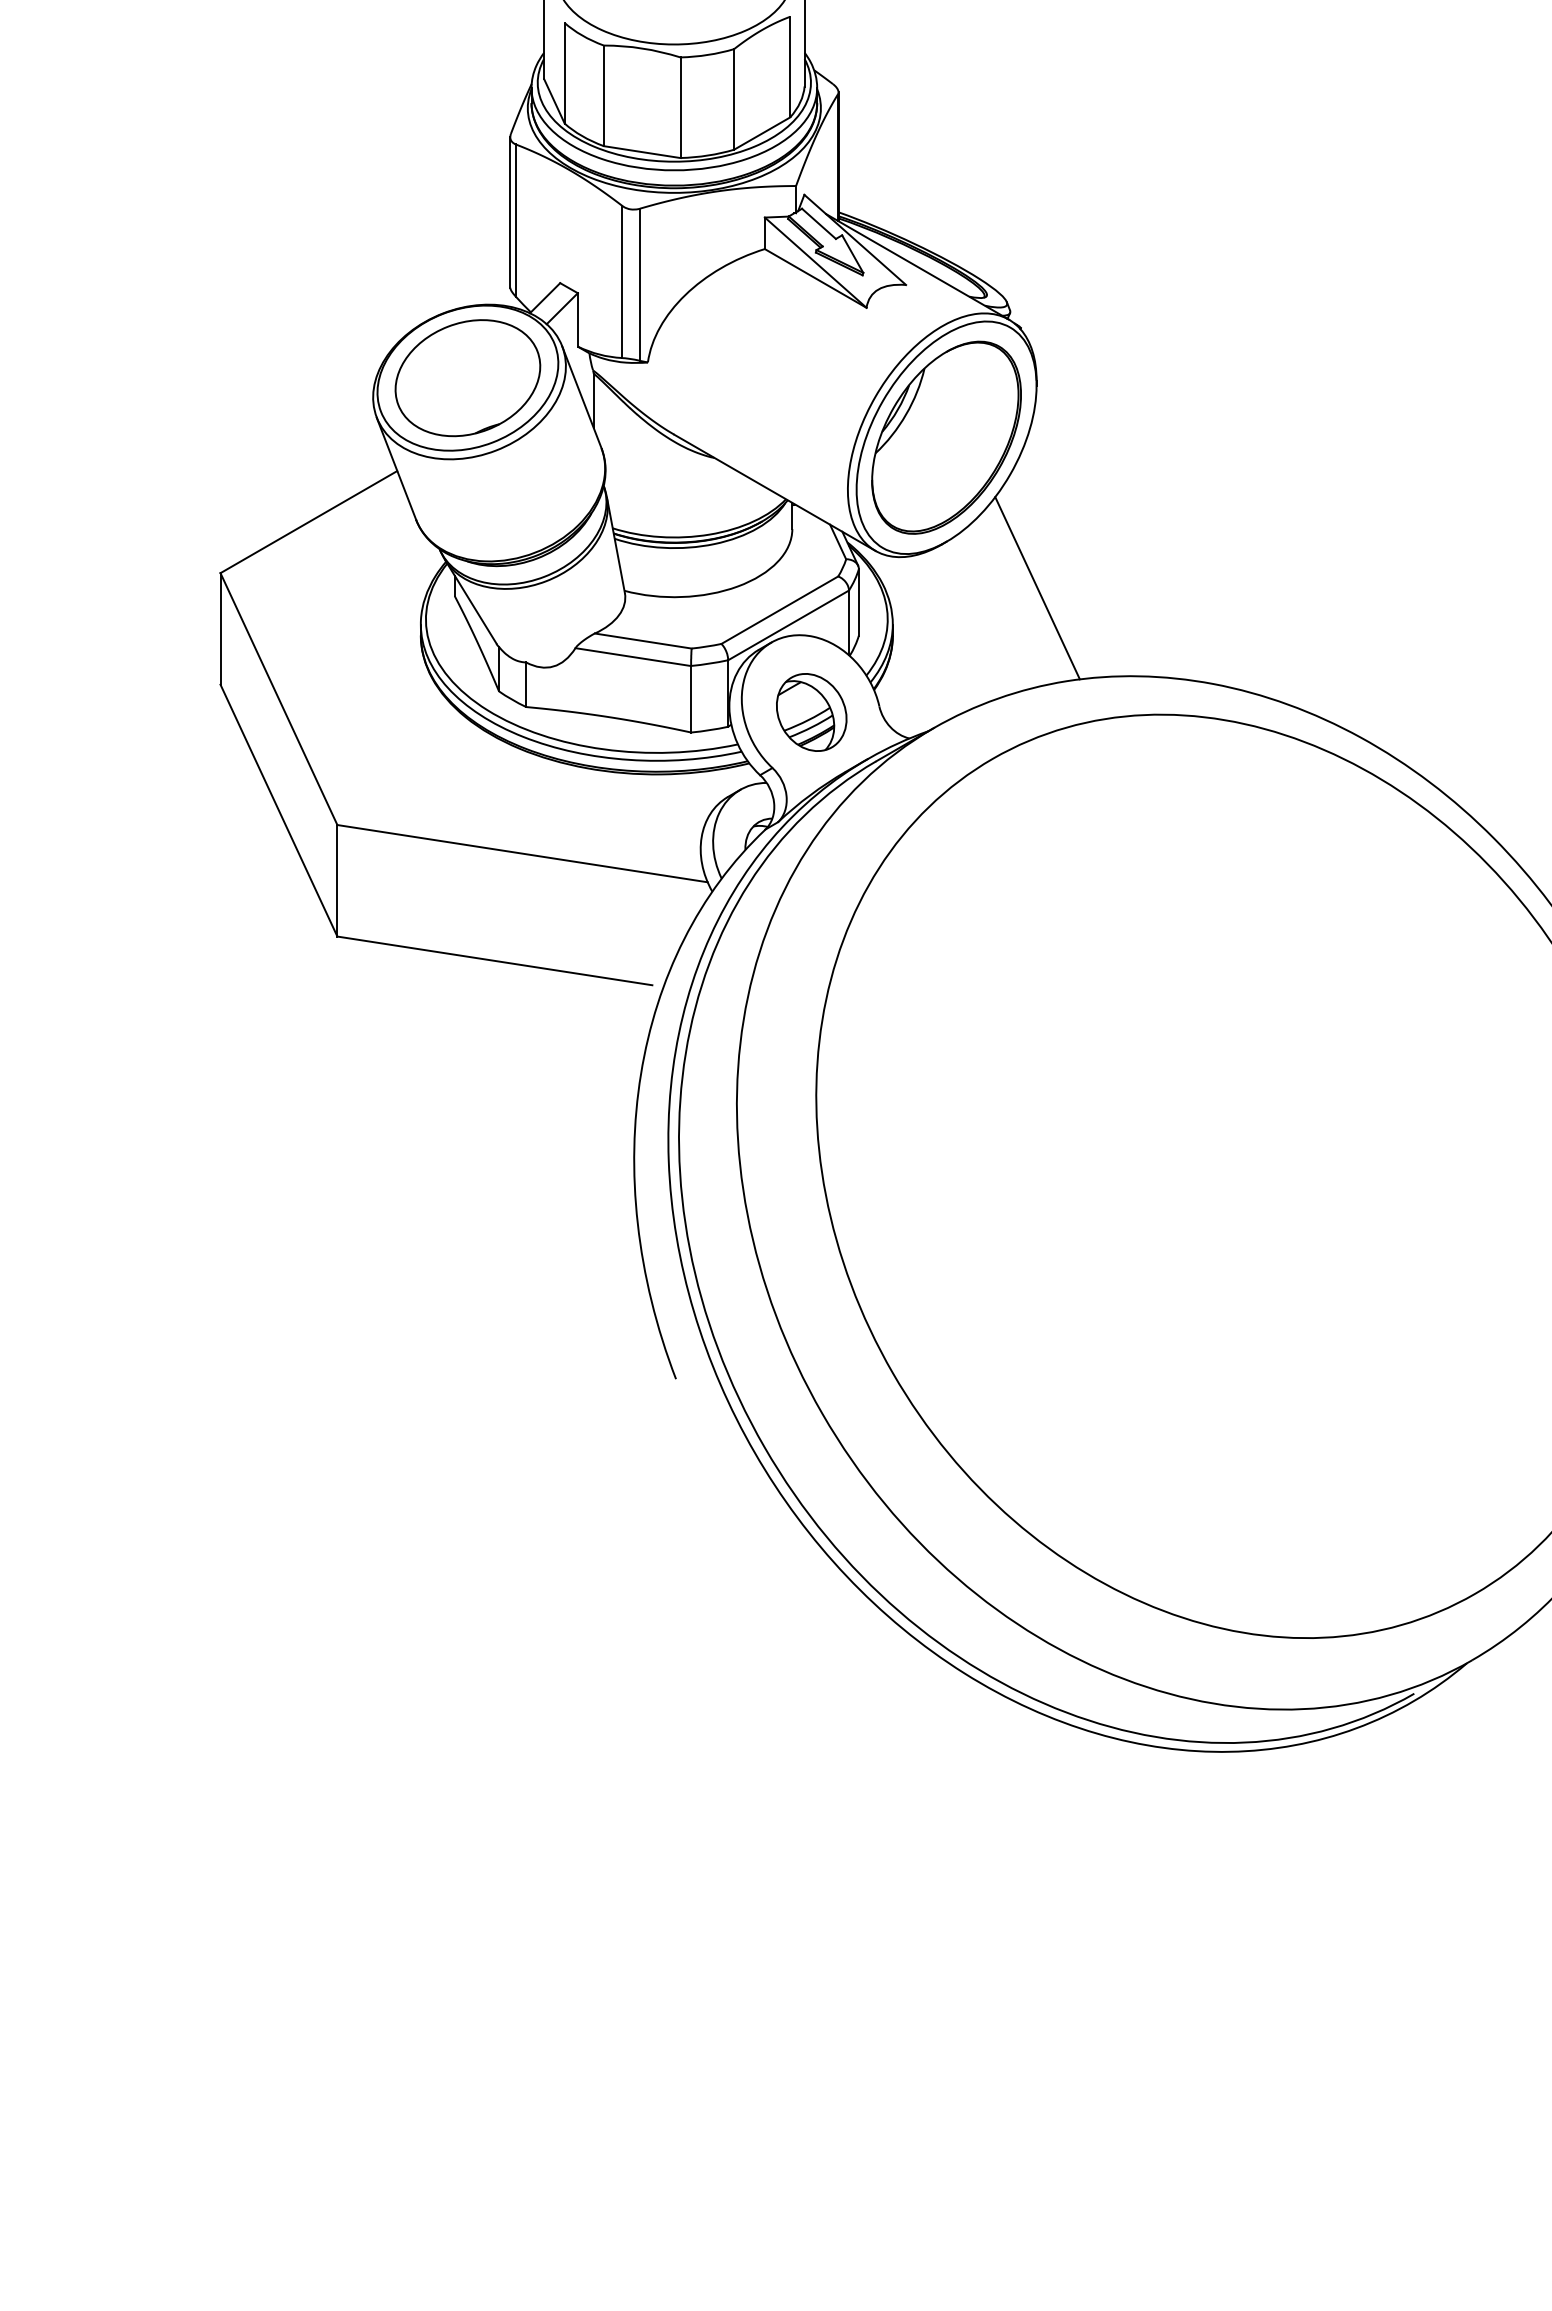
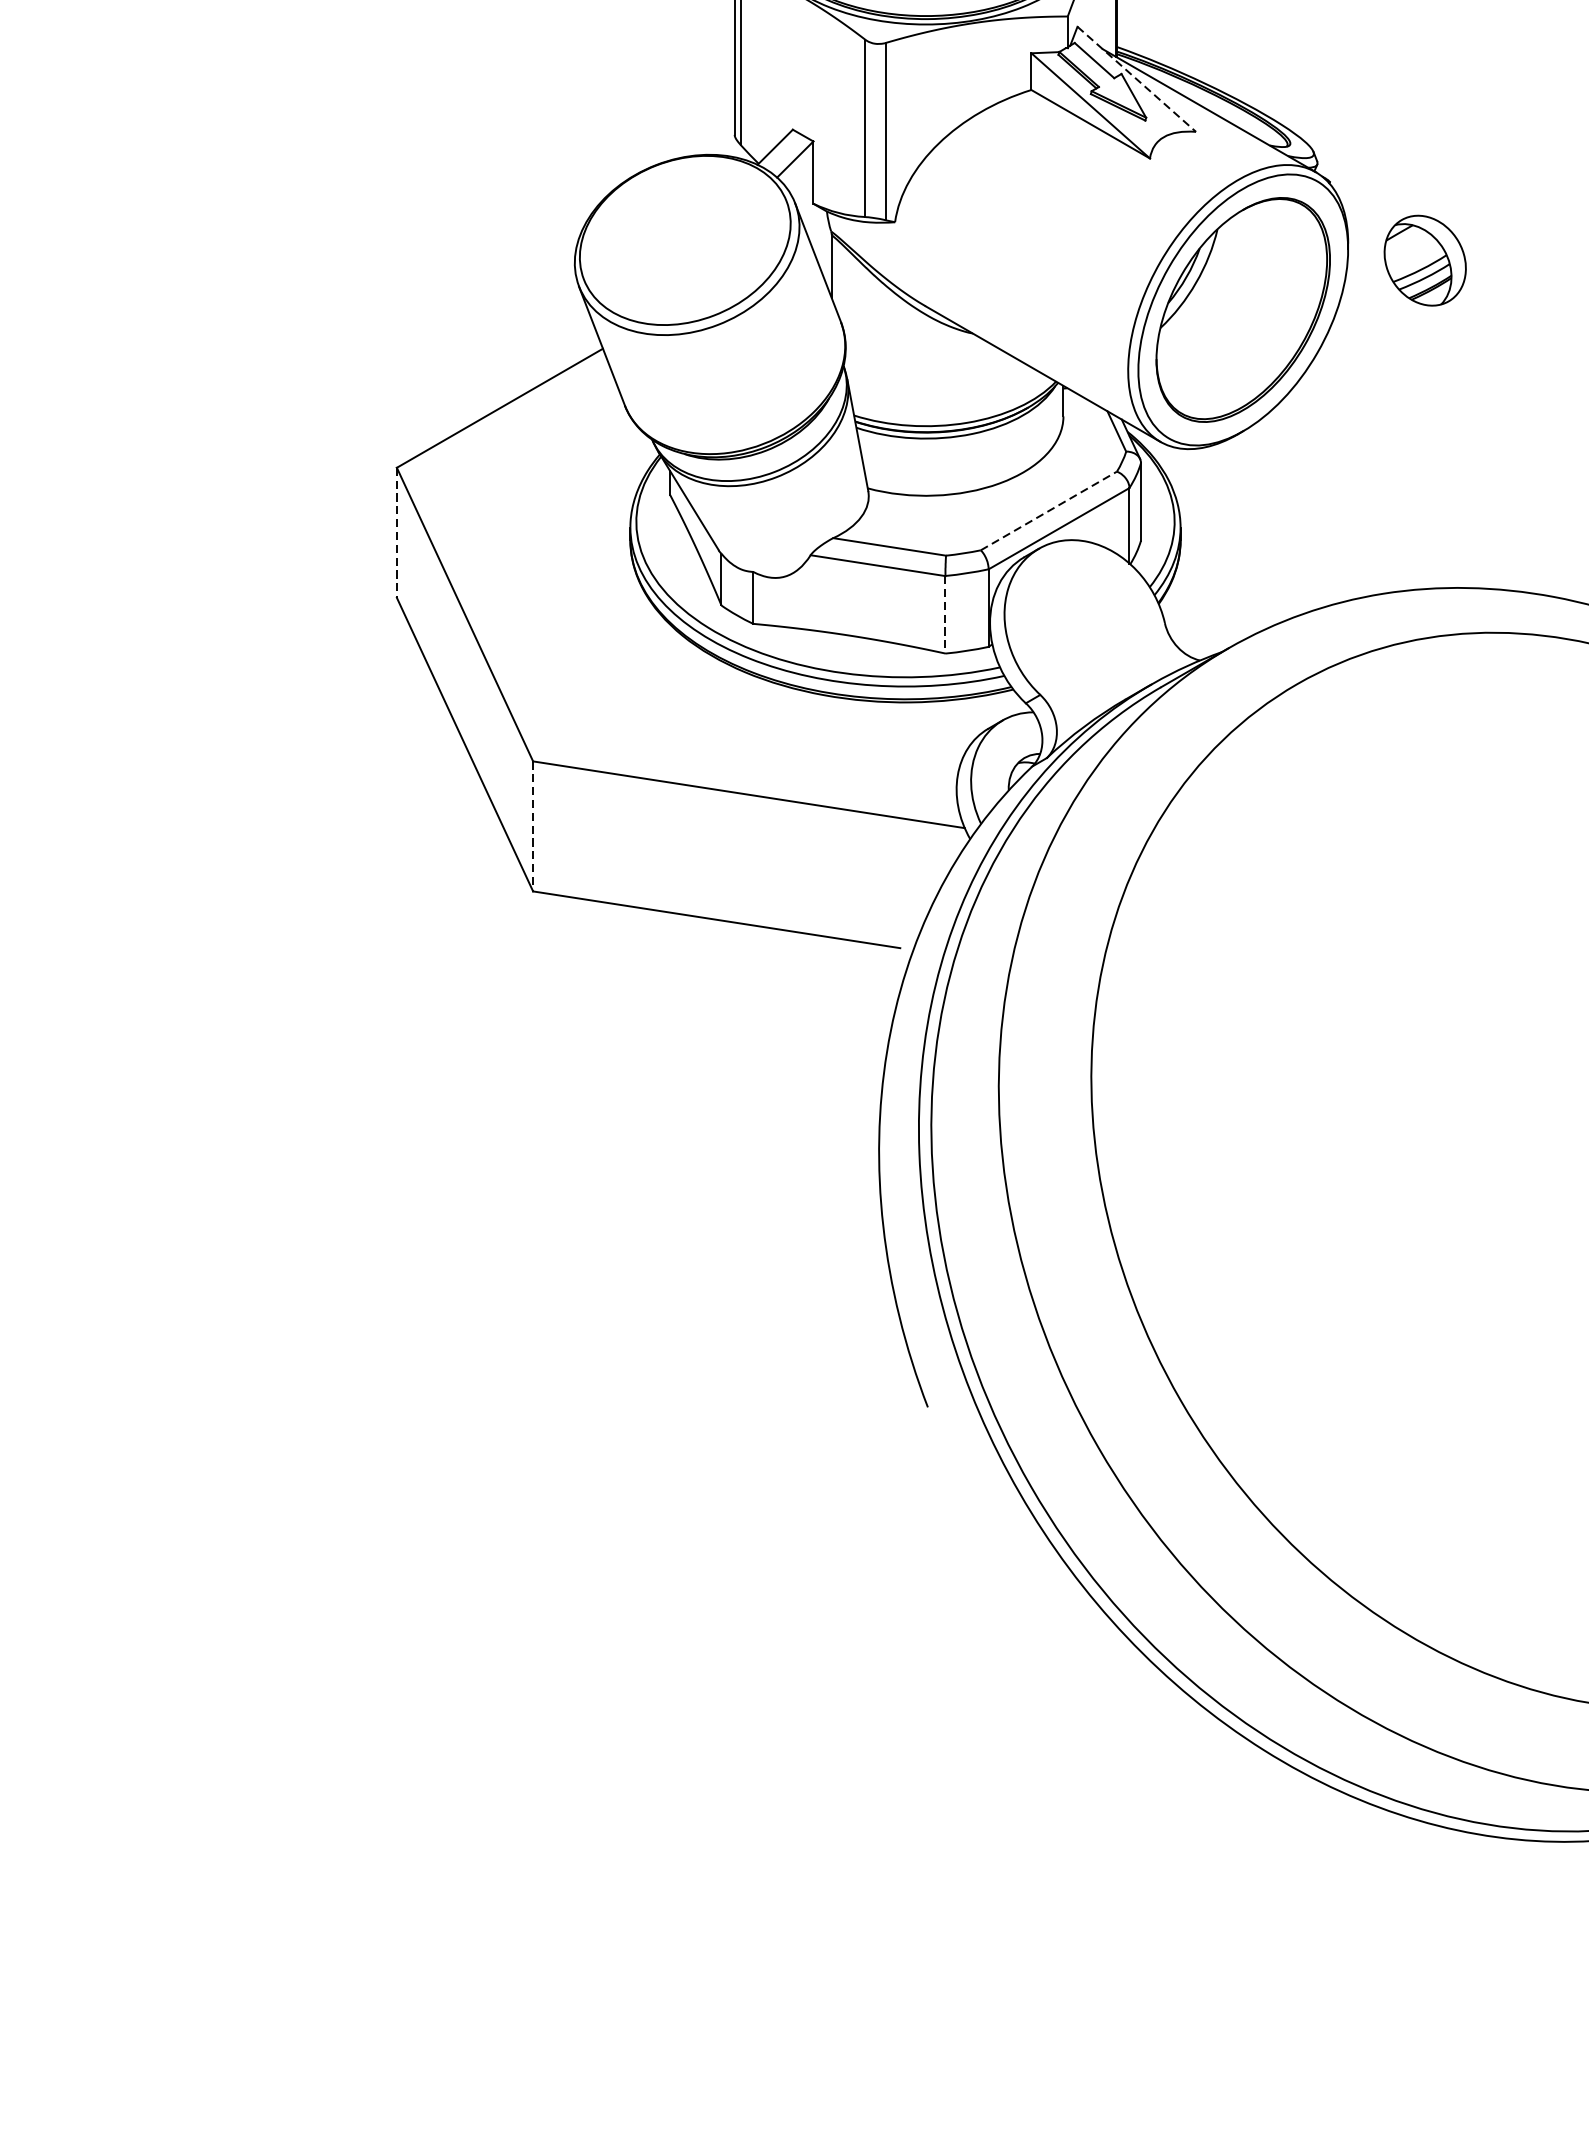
line: (855, 239) -> (1137, 78), solid -> dashed
part: (467, 378) -> (684, 240), removed
line: (1037, 588) -> (1349, 485), removed
line: (780, 609) -> (1049, 510), solid -> dashed
line: (220, 628) -> (396, 532), solid -> dashed
line: (691, 699) -> (945, 615), solid -> dashed
part: (811, 712) -> (1425, 260), moved
line: (337, 880) -> (533, 826), solid -> dashed

